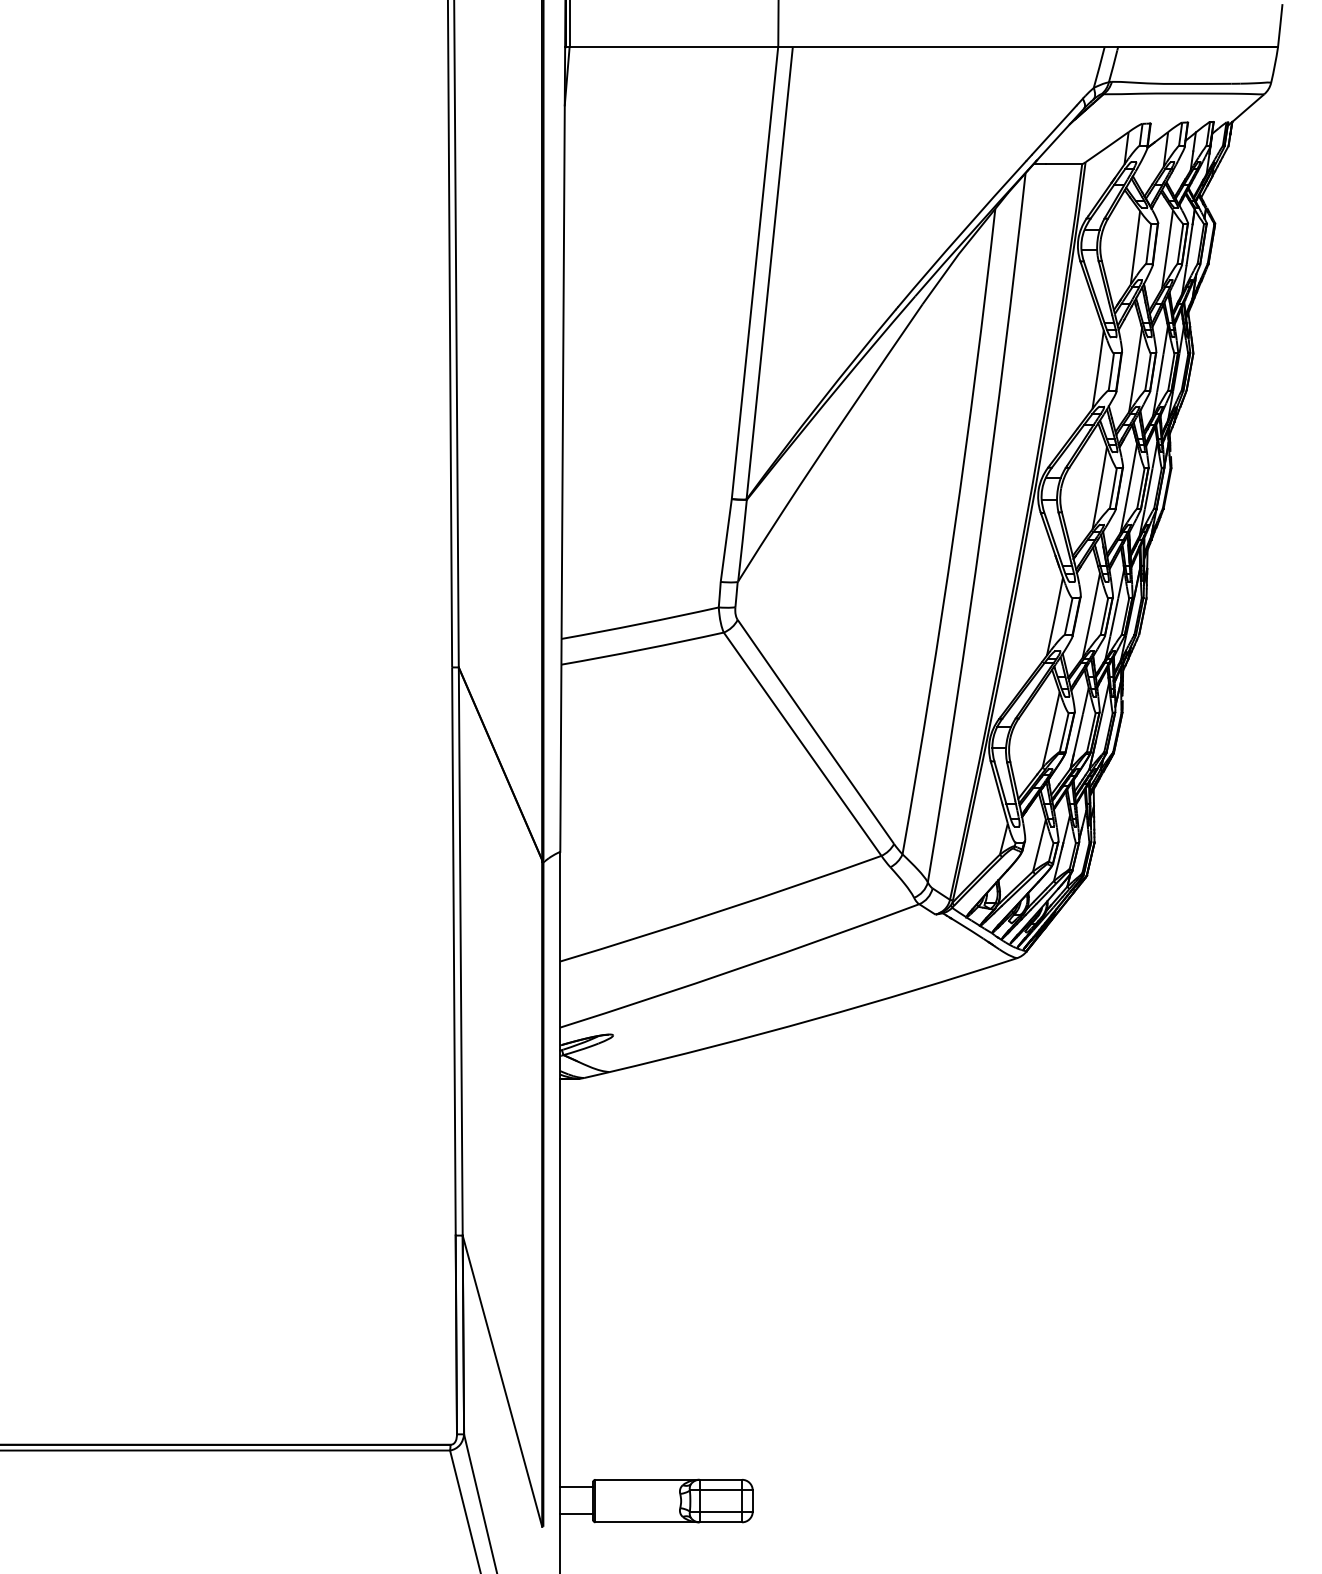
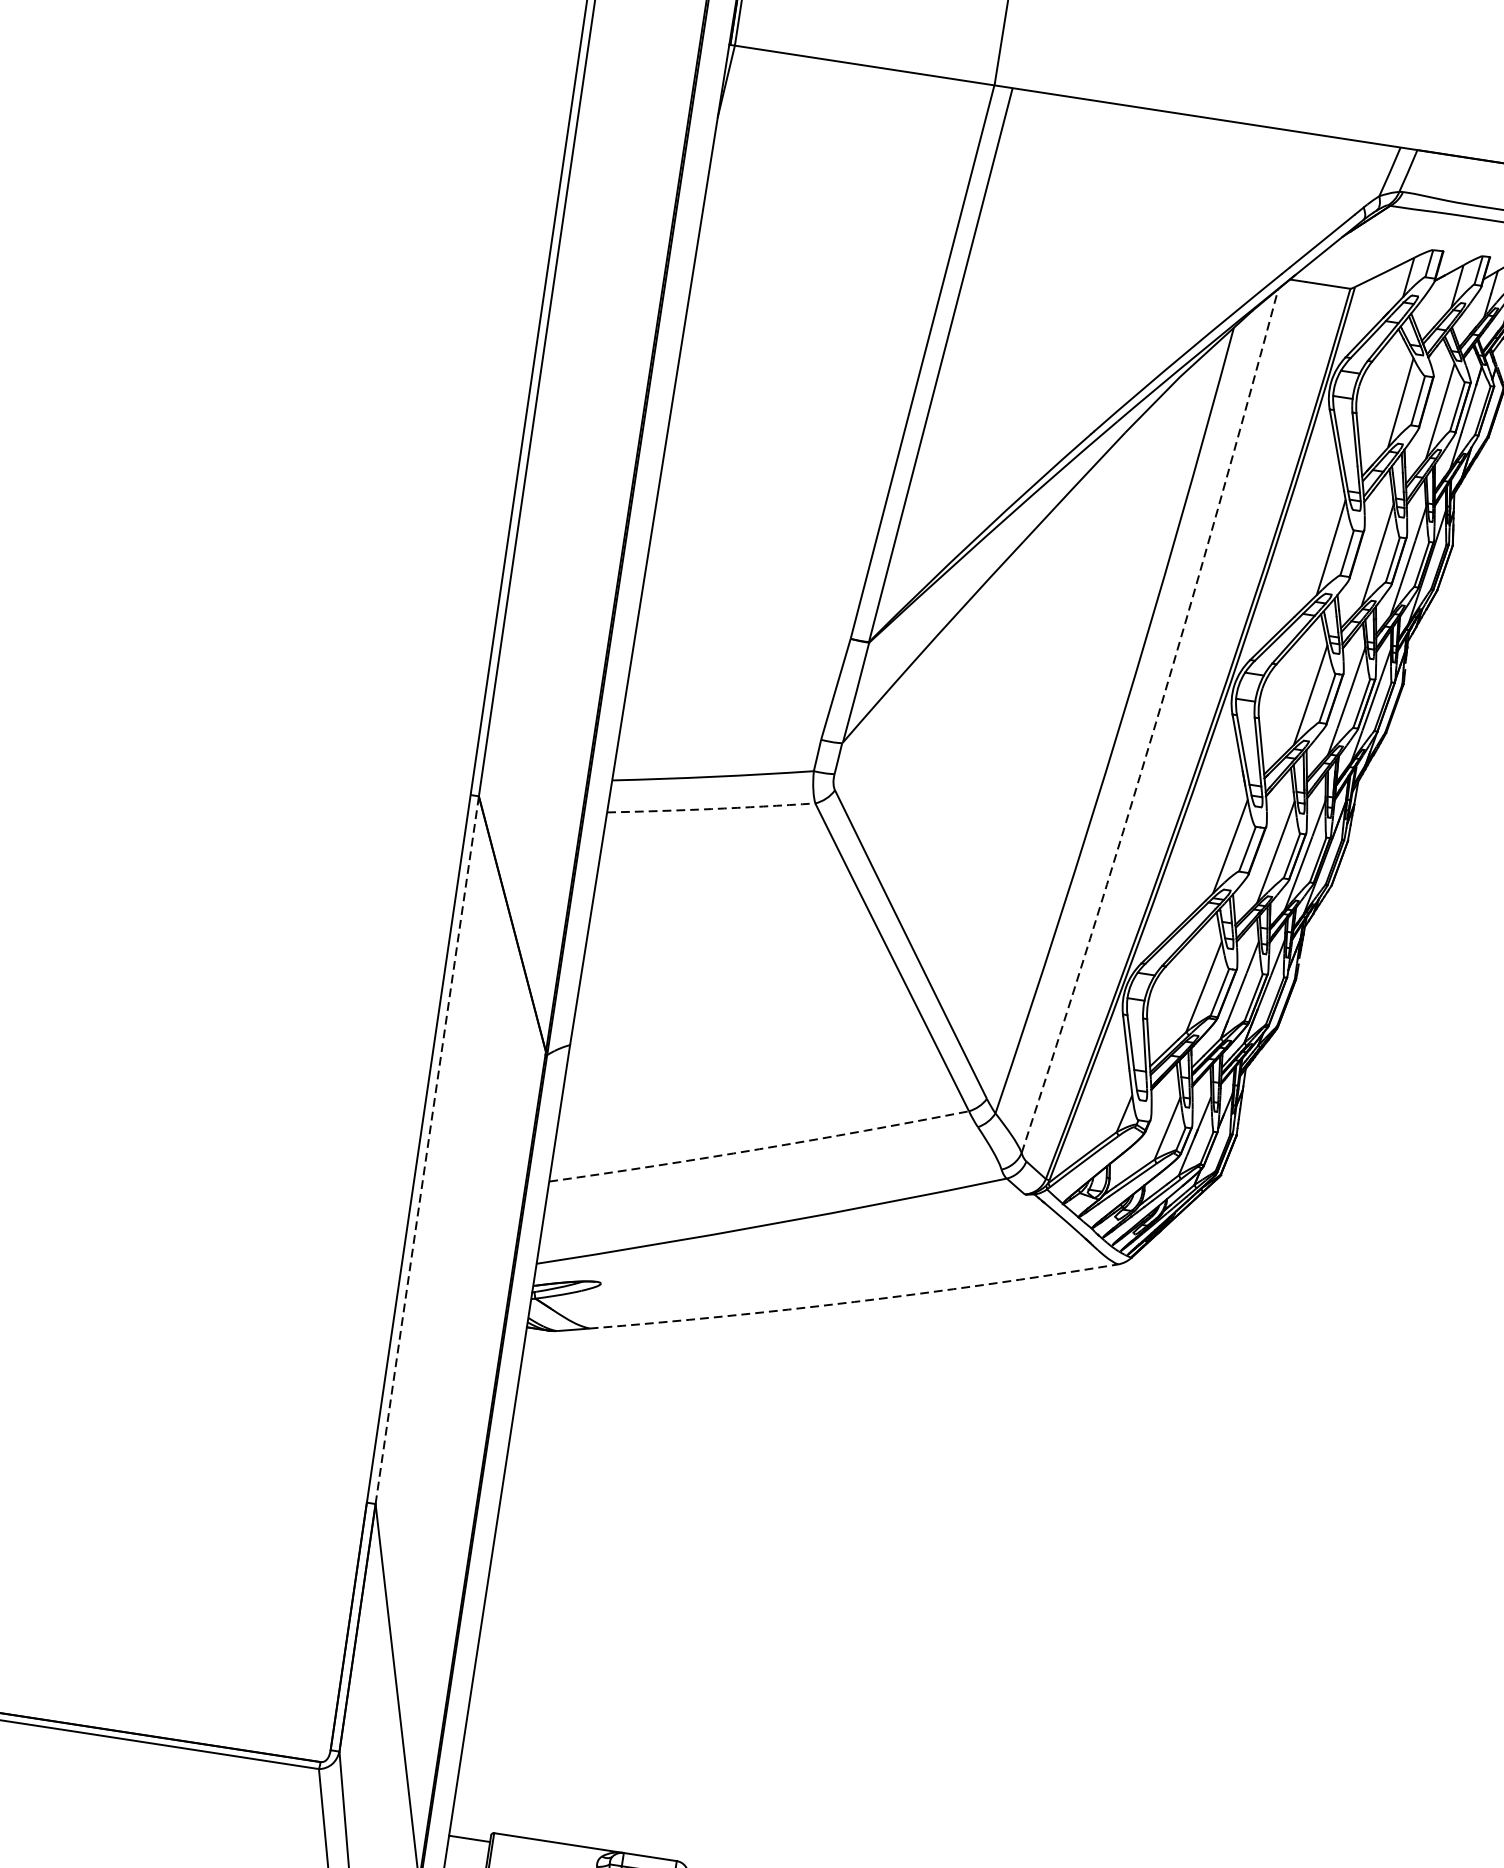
arc: (981, 528) -> (1155, 722), solid -> dashed
arc: (642, 649) -> (710, 808), solid -> dashed
arc: (721, 910) -> (759, 1148), solid -> dashed
line: (460, 951) -> (426, 1150), solid -> dashed
arc: (814, 1019) -> (854, 1302), solid -> dashed

